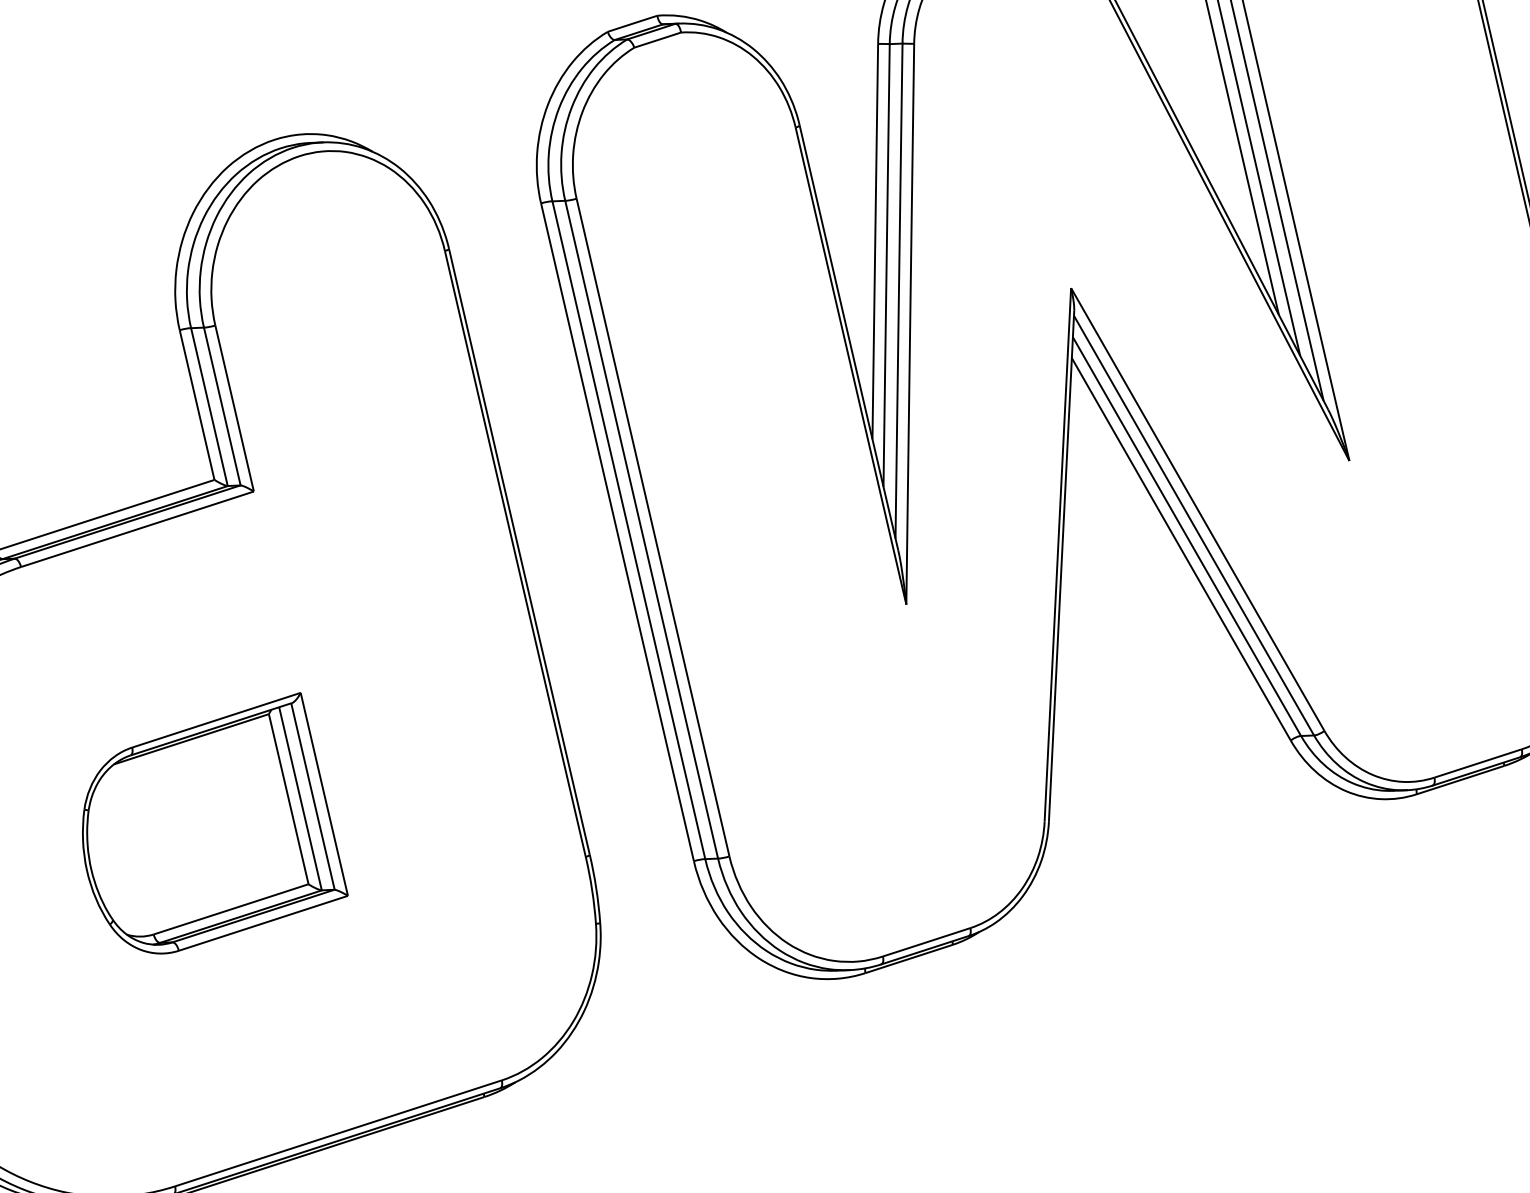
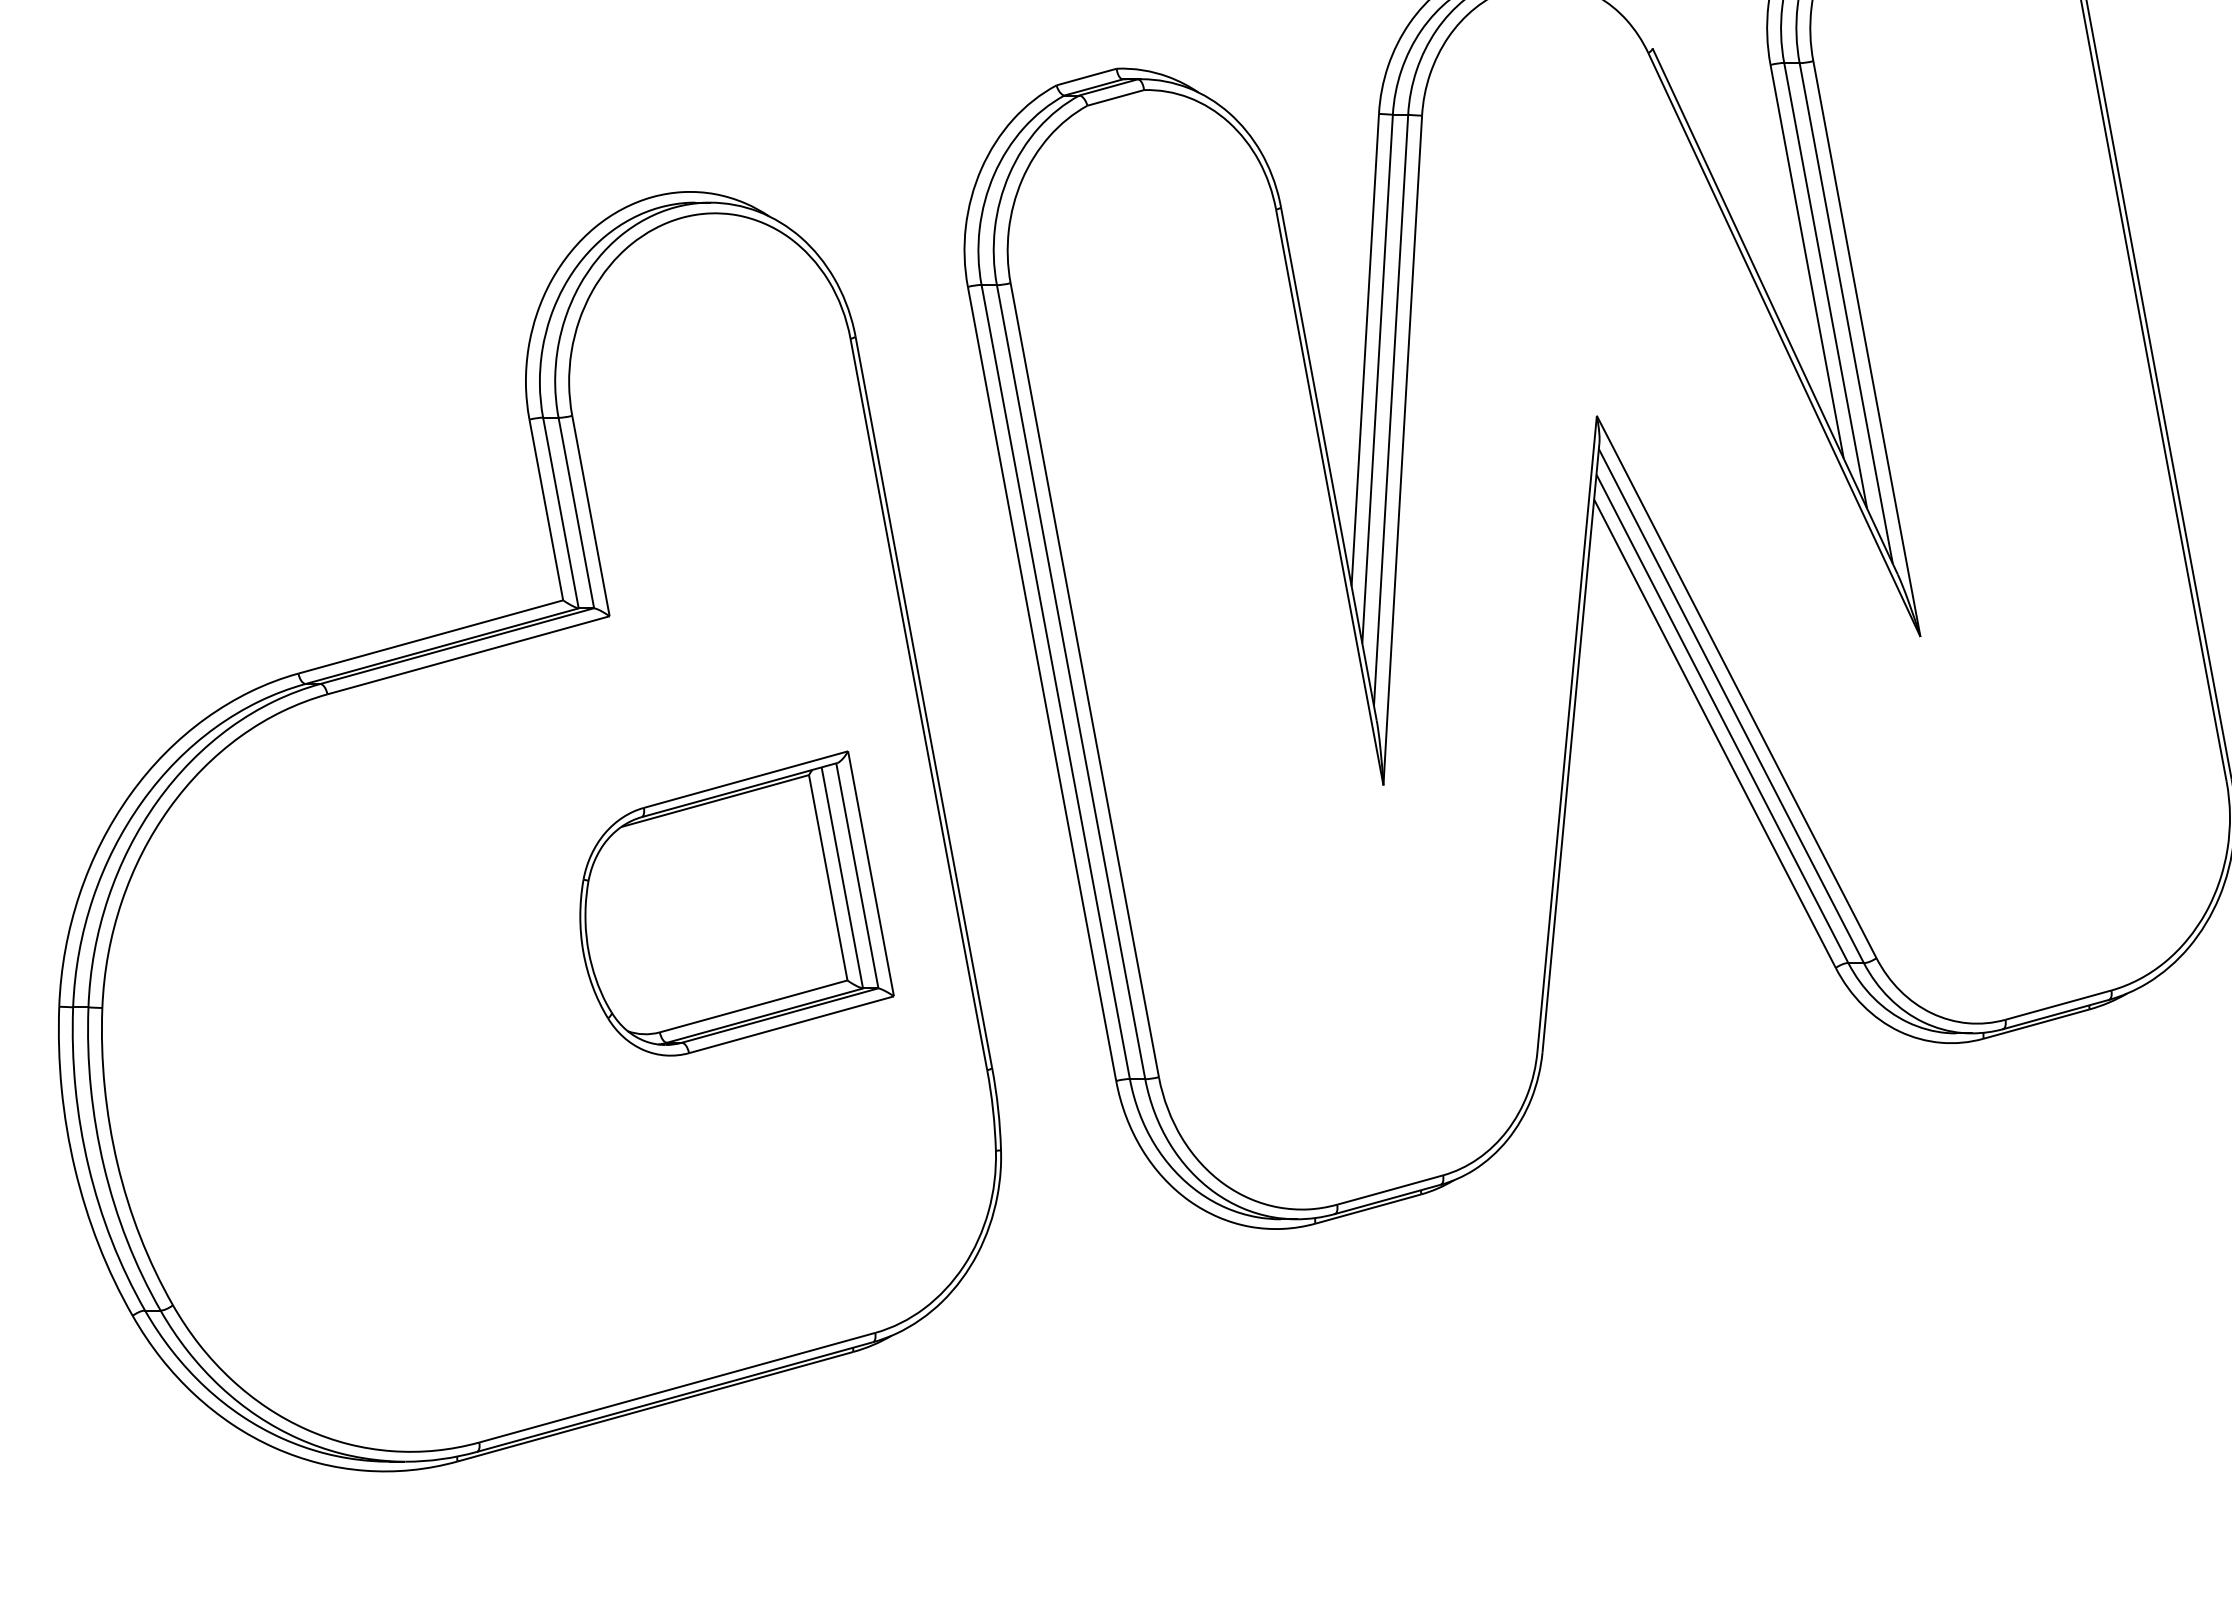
part: (213, 824) -> (736, 903), moved

